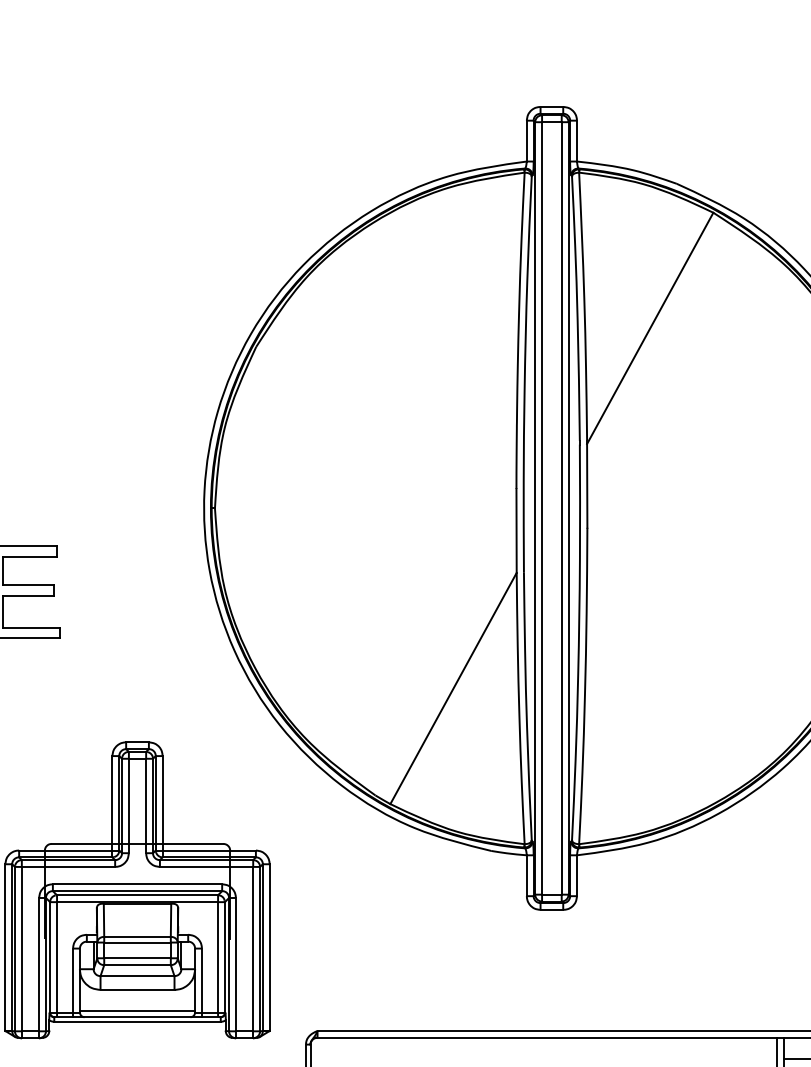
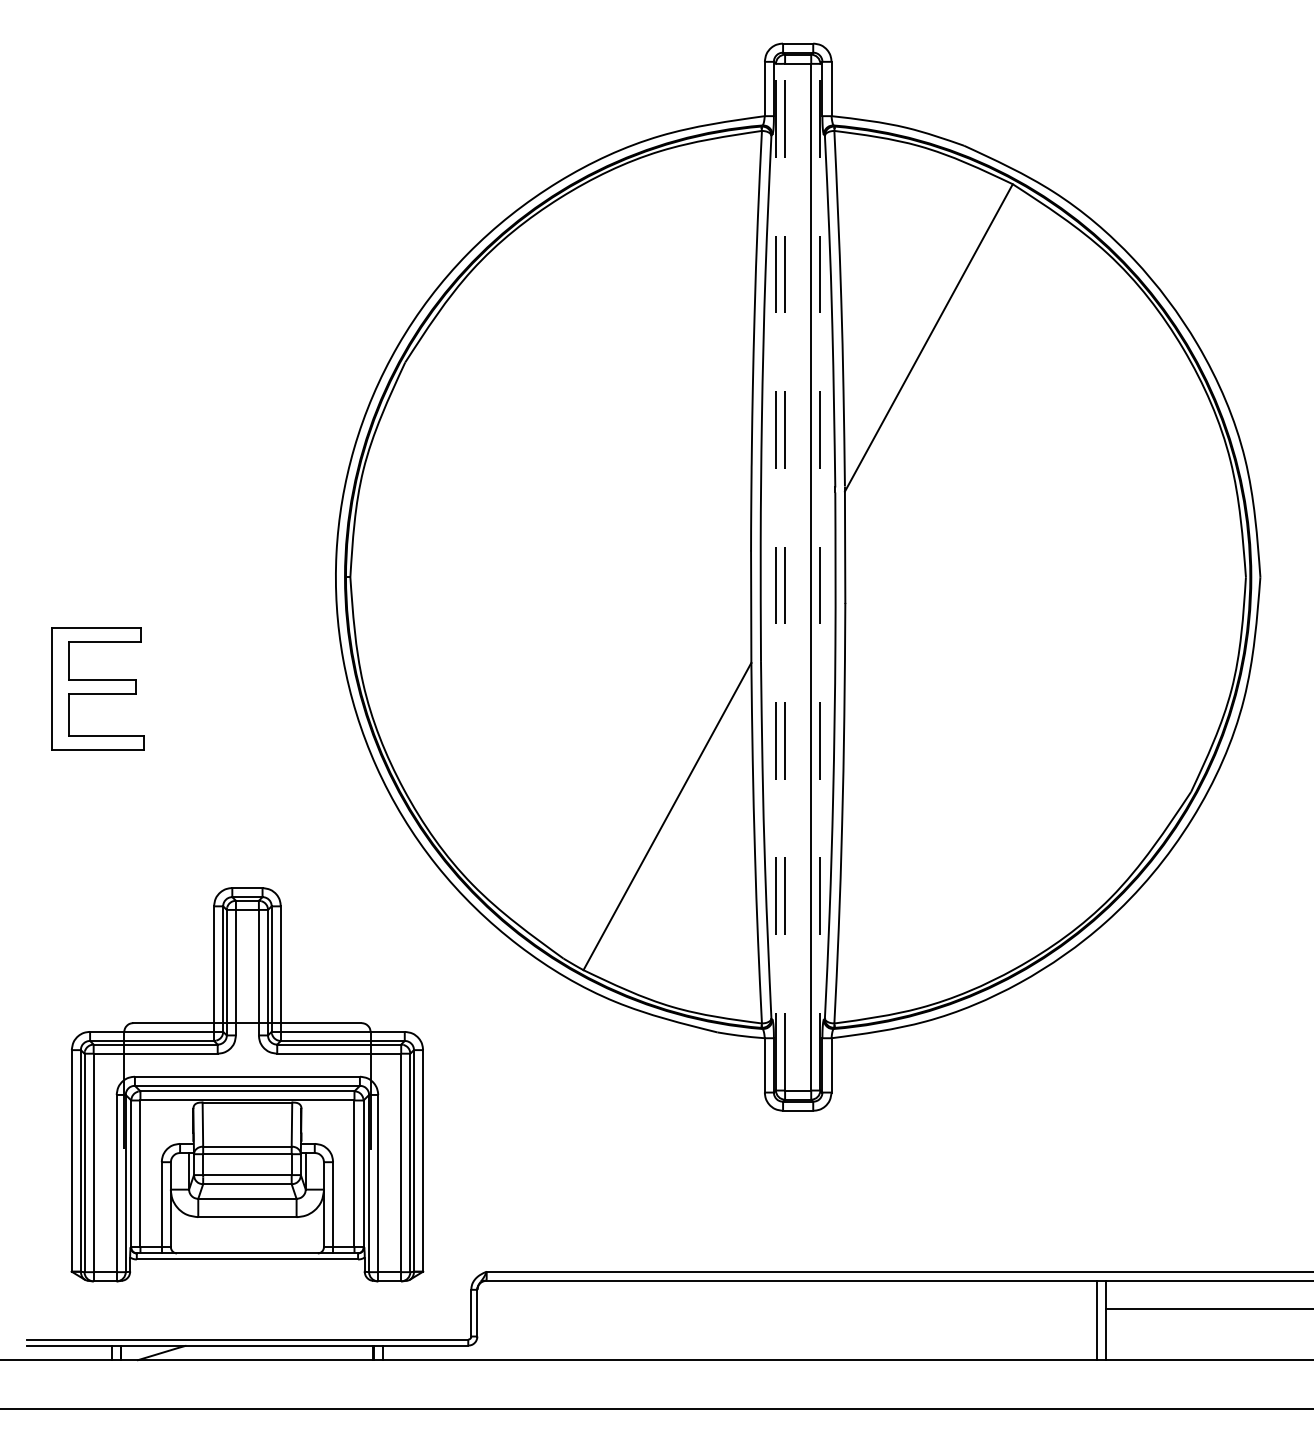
line: (534, 507) -> (775, 576), solid -> dashed
line: (542, 507) -> (785, 576), solid -> dashed
line: (568, 507) -> (820, 576), solid -> dashed
line: (136, 1010) -> (246, 1244), removed

